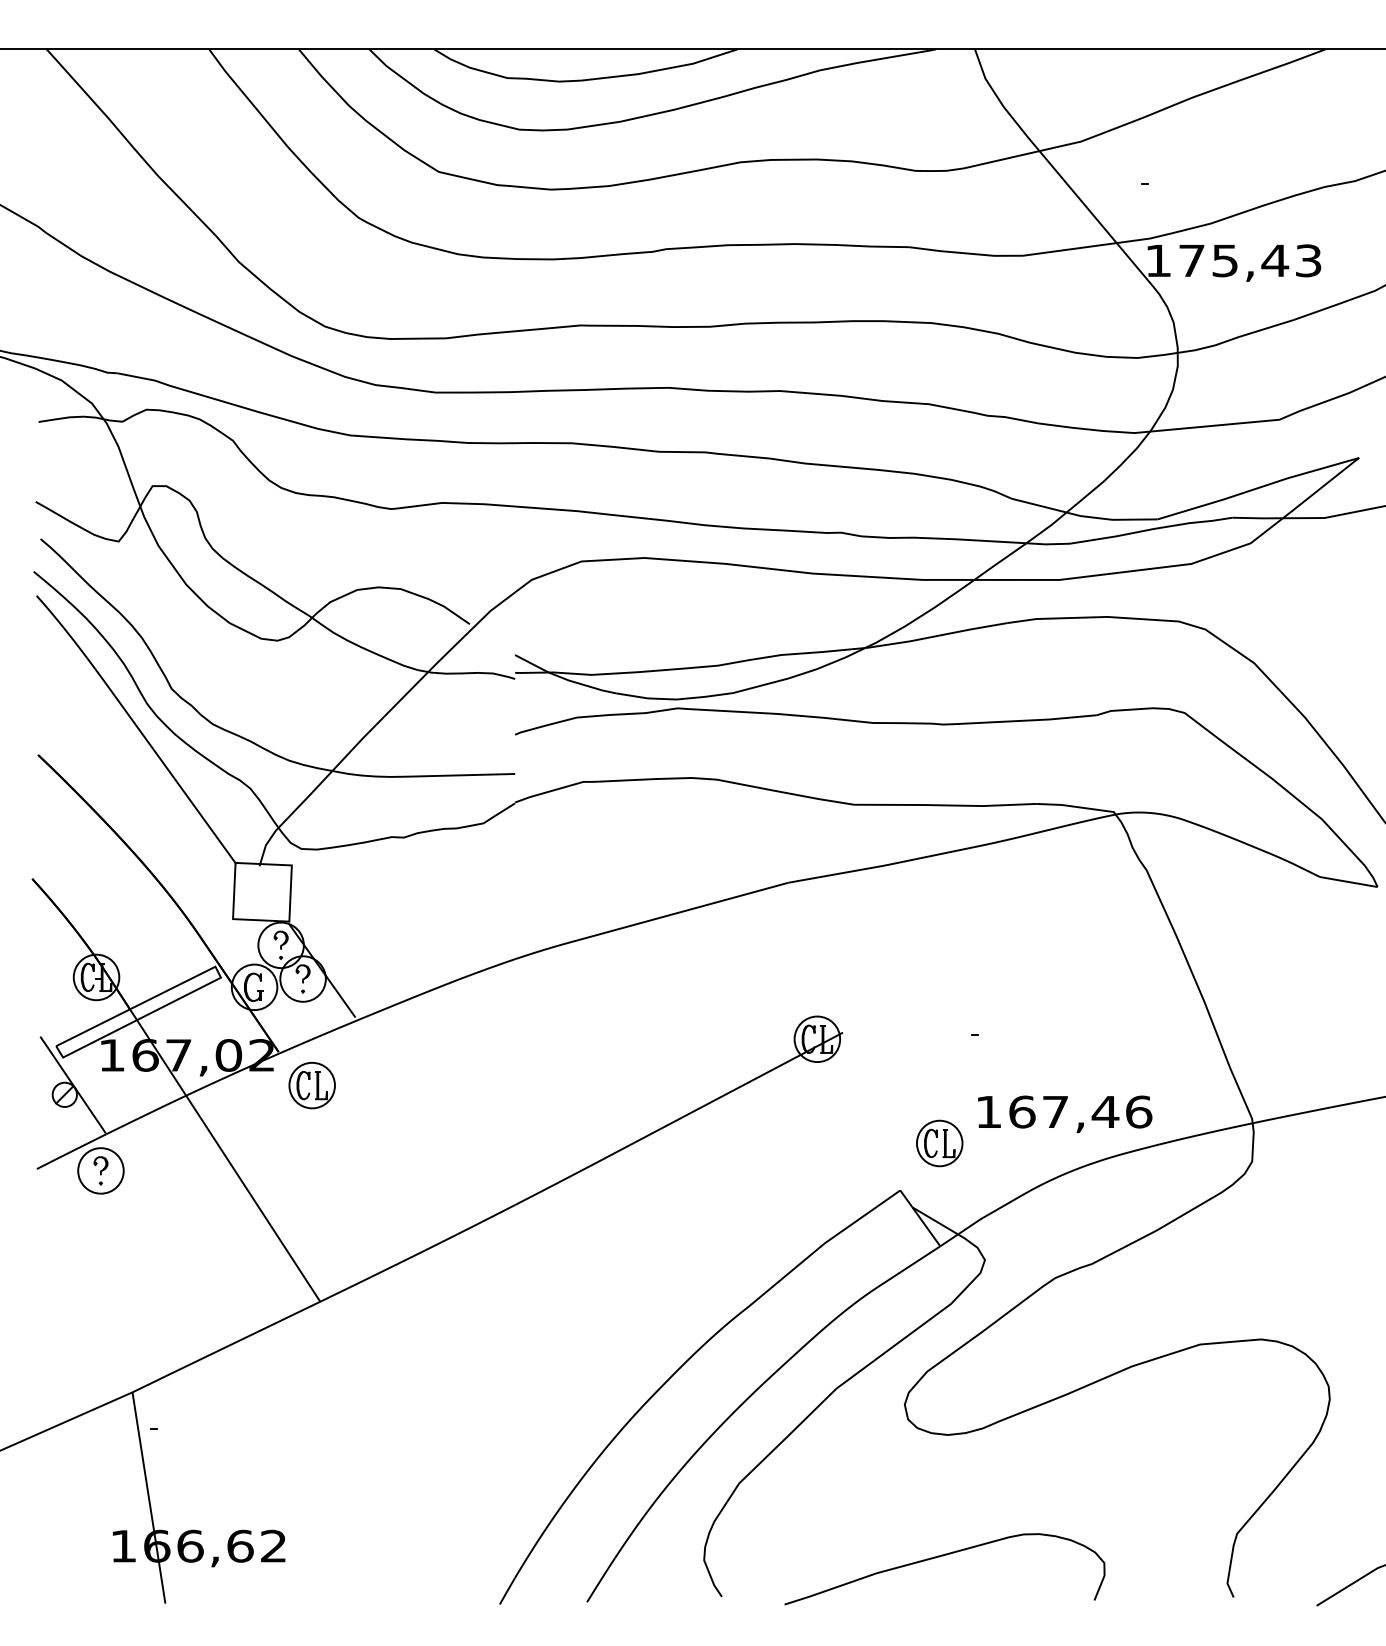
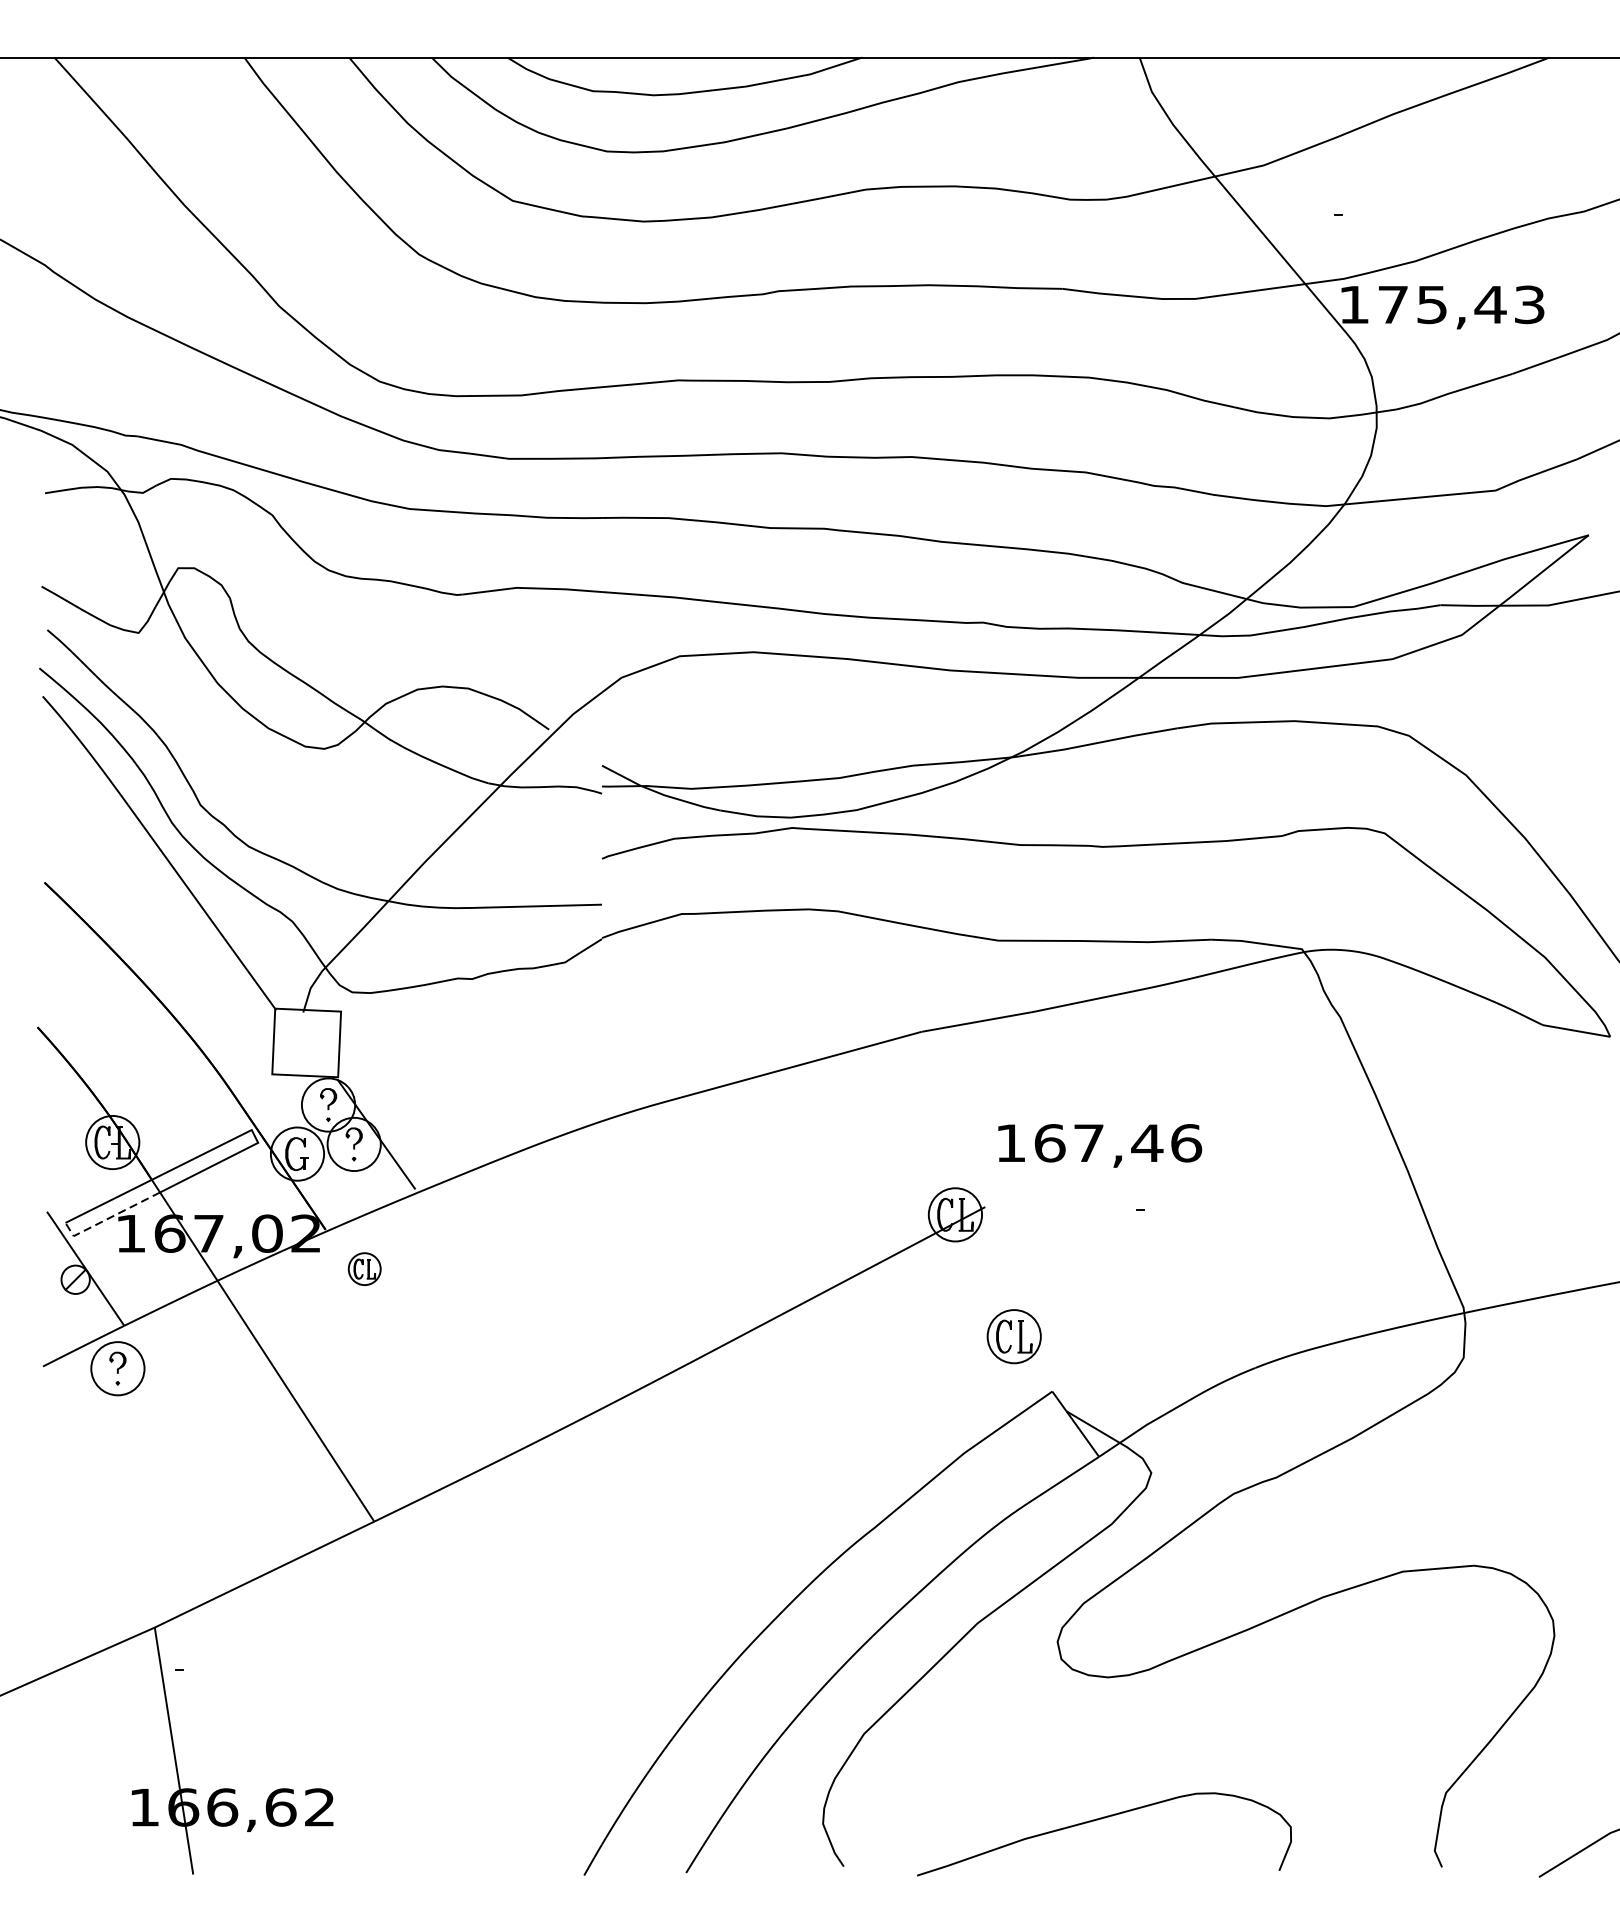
line: (93, 1042) -> (109, 1218), solid -> dashed
part: (311, 1085) -> (364, 1268), size x0.6
text: (1065, 1113) -> (1100, 1144), moved
part: (939, 1143) -> (1013, 1336), moved

